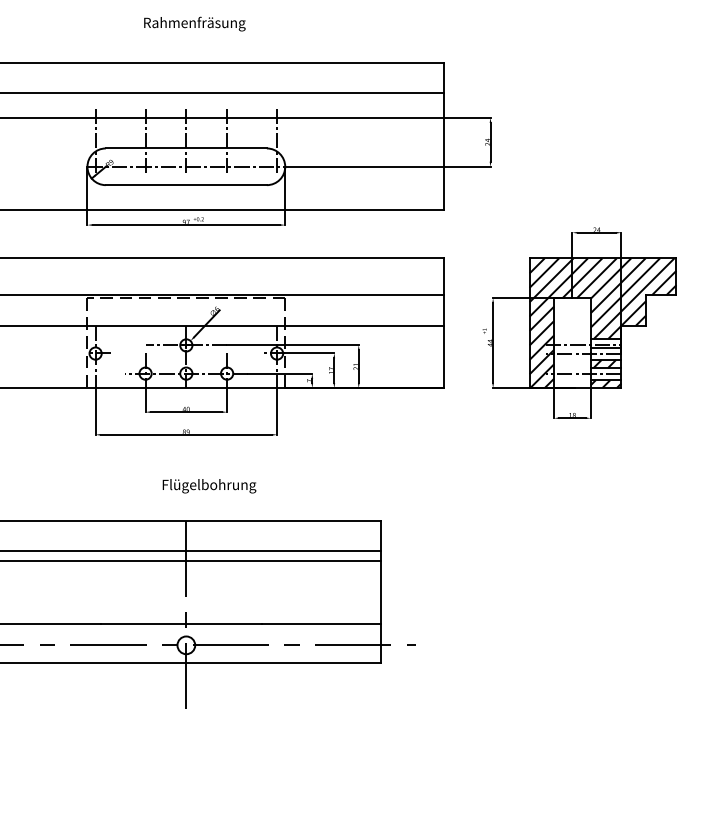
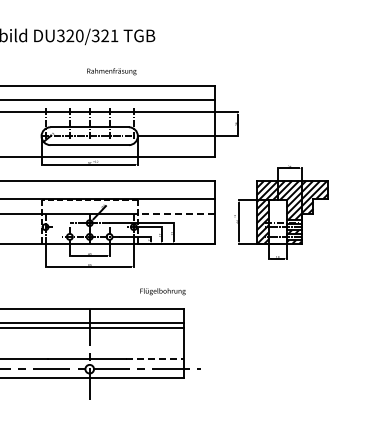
text: (194, 23) -> (111, 71), moved
line: (364, 325) -> (176, 213), solid -> dashed
text: (208, 485) -> (162, 291), moved
line: (321, 623) -> (155, 358), solid -> dashed

